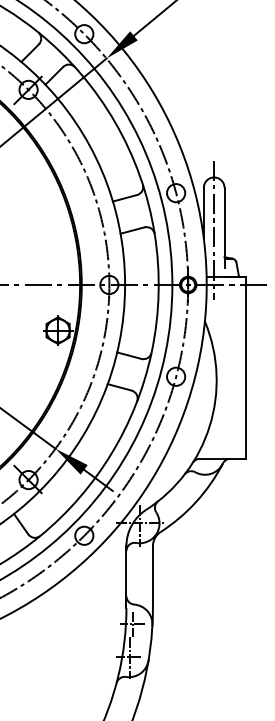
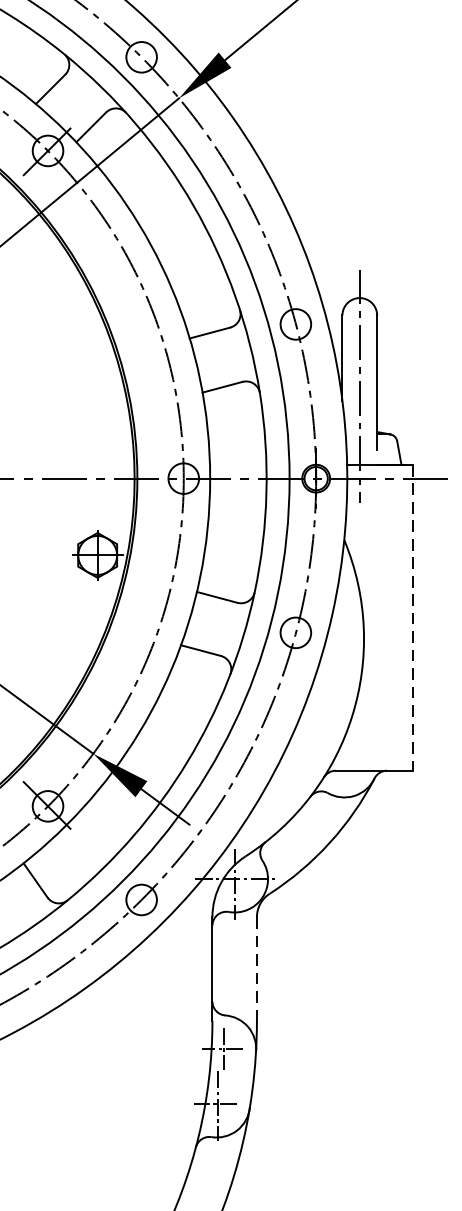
line: (245, 368) -> (412, 618), solid -> dashed
line: (152, 576) -> (256, 968), solid -> dashed

